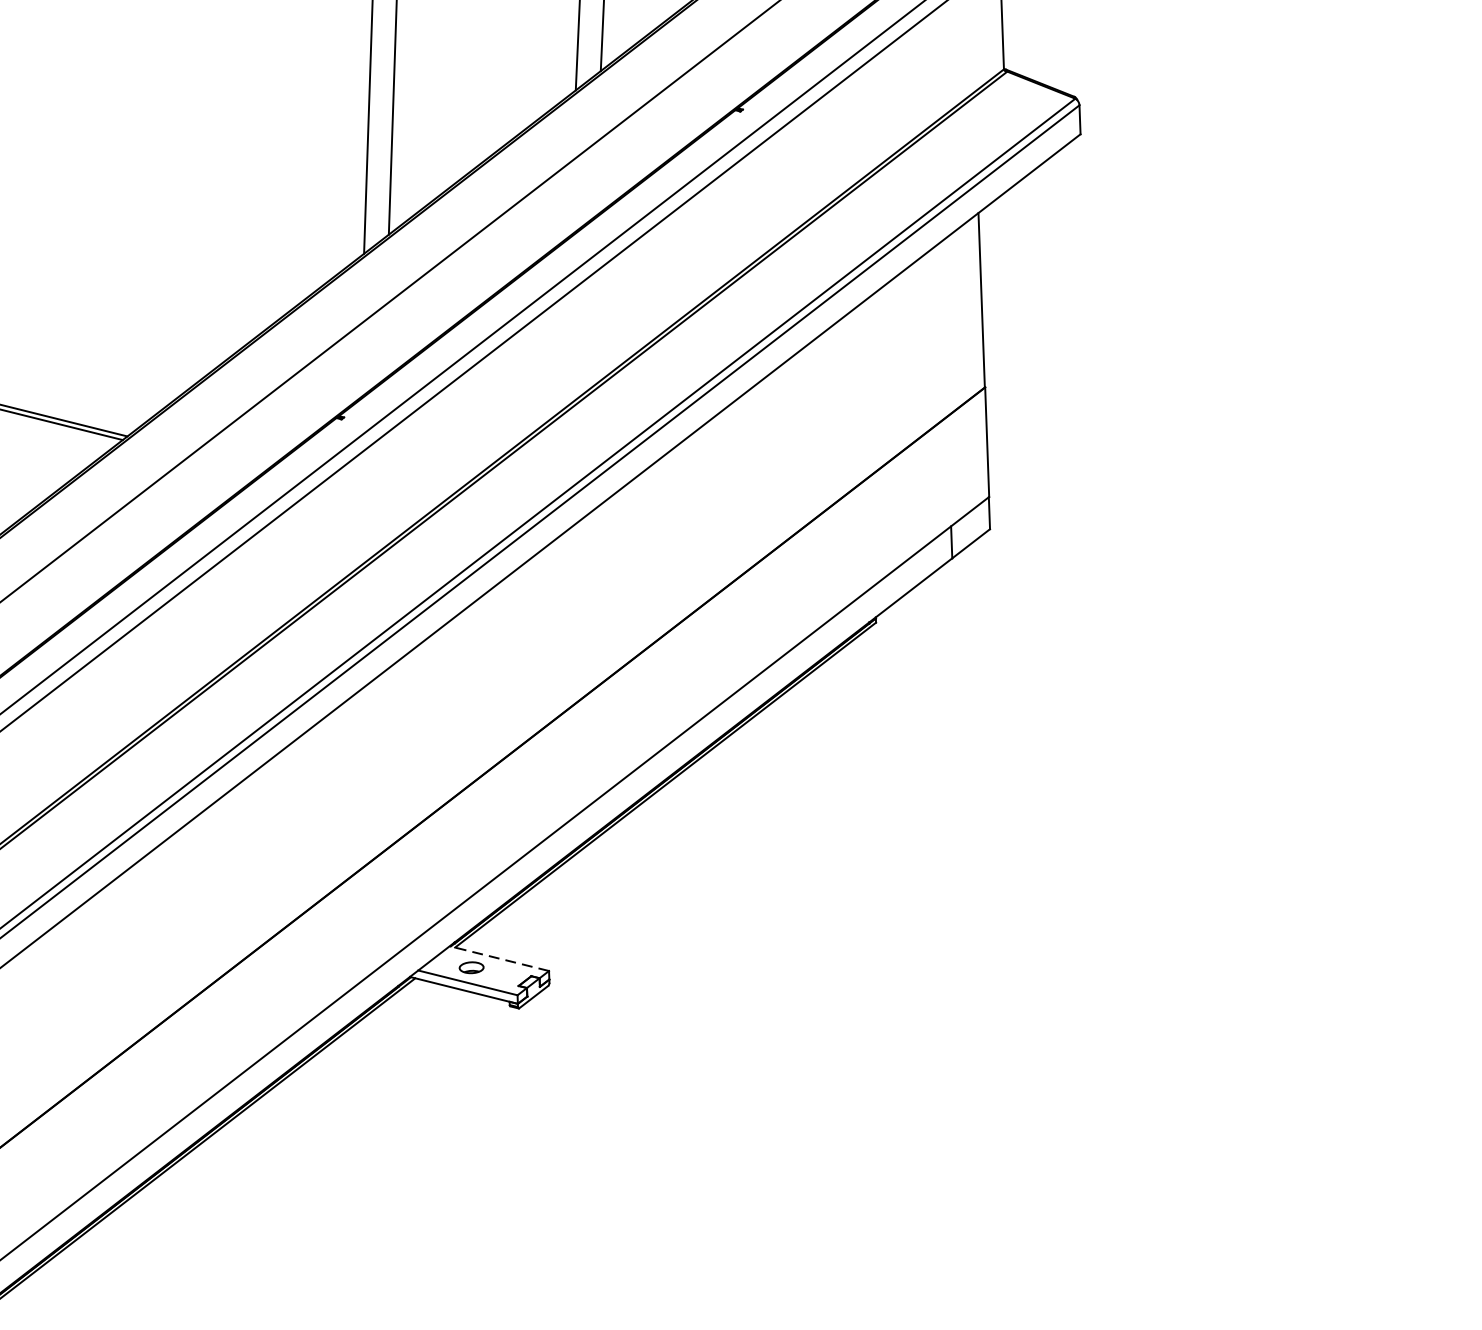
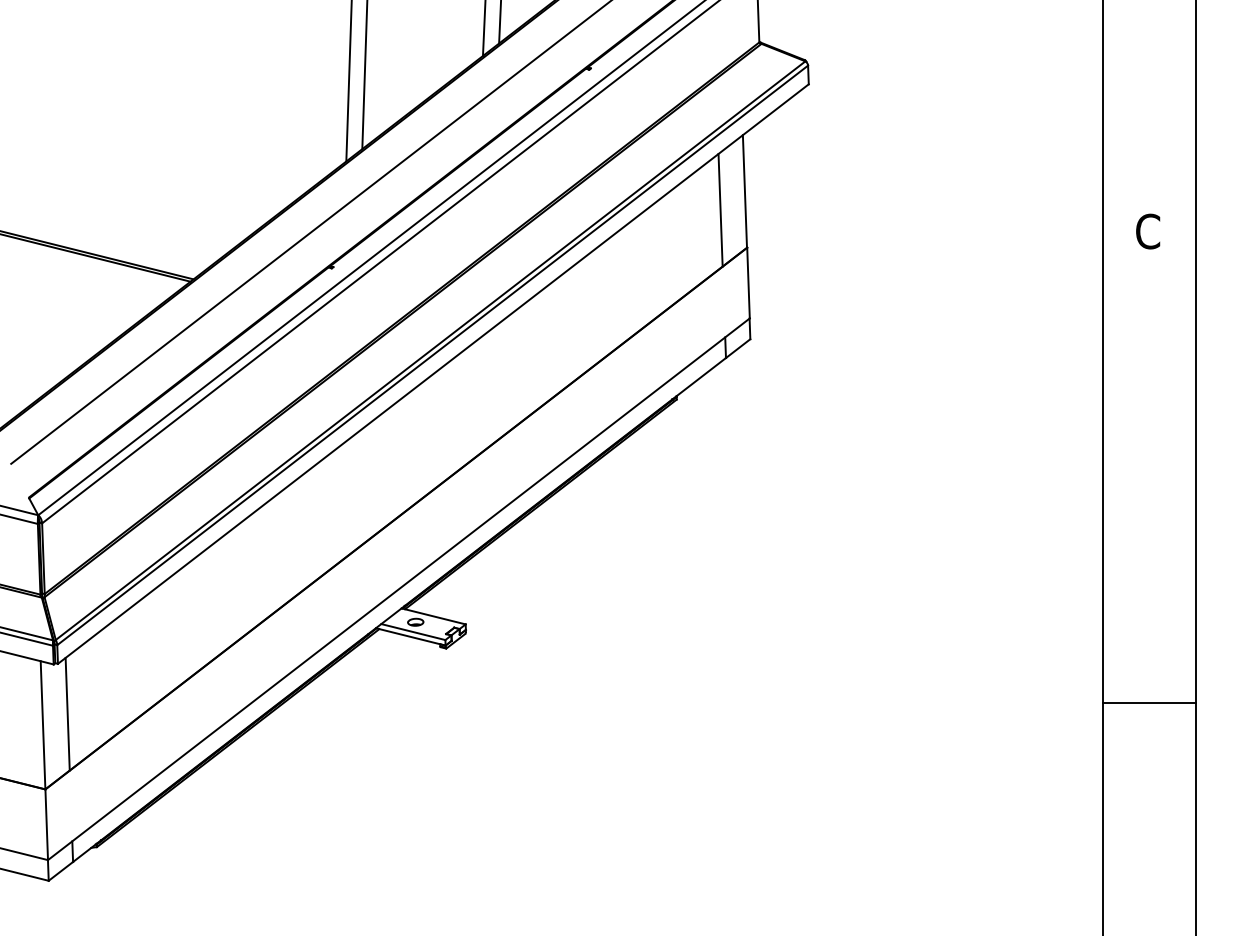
line: (943, 328) -> (720, 209), added
line: (499, 958) -> (433, 616), dashed -> solid

